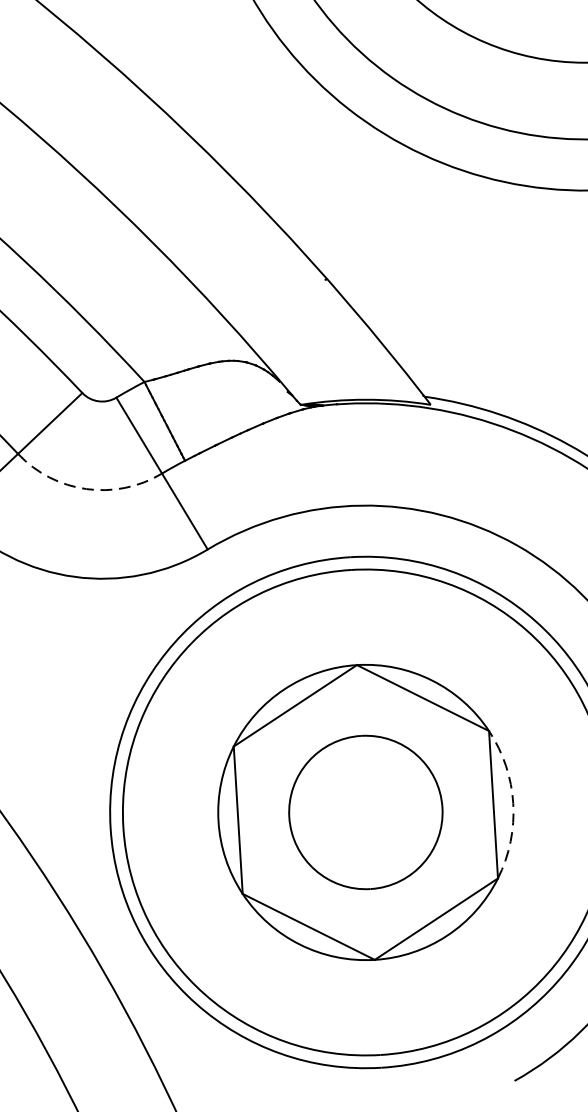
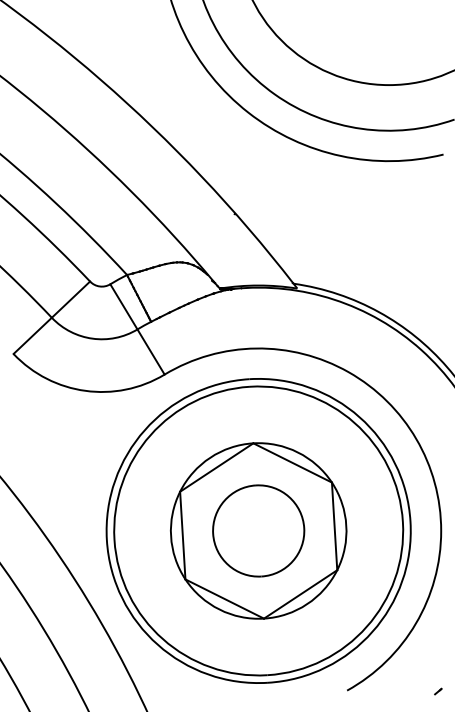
arc: (86, 488) -> (92, 338), dashed -> solid
arc: (513, 803) -> (346, 525), dashed -> solid

